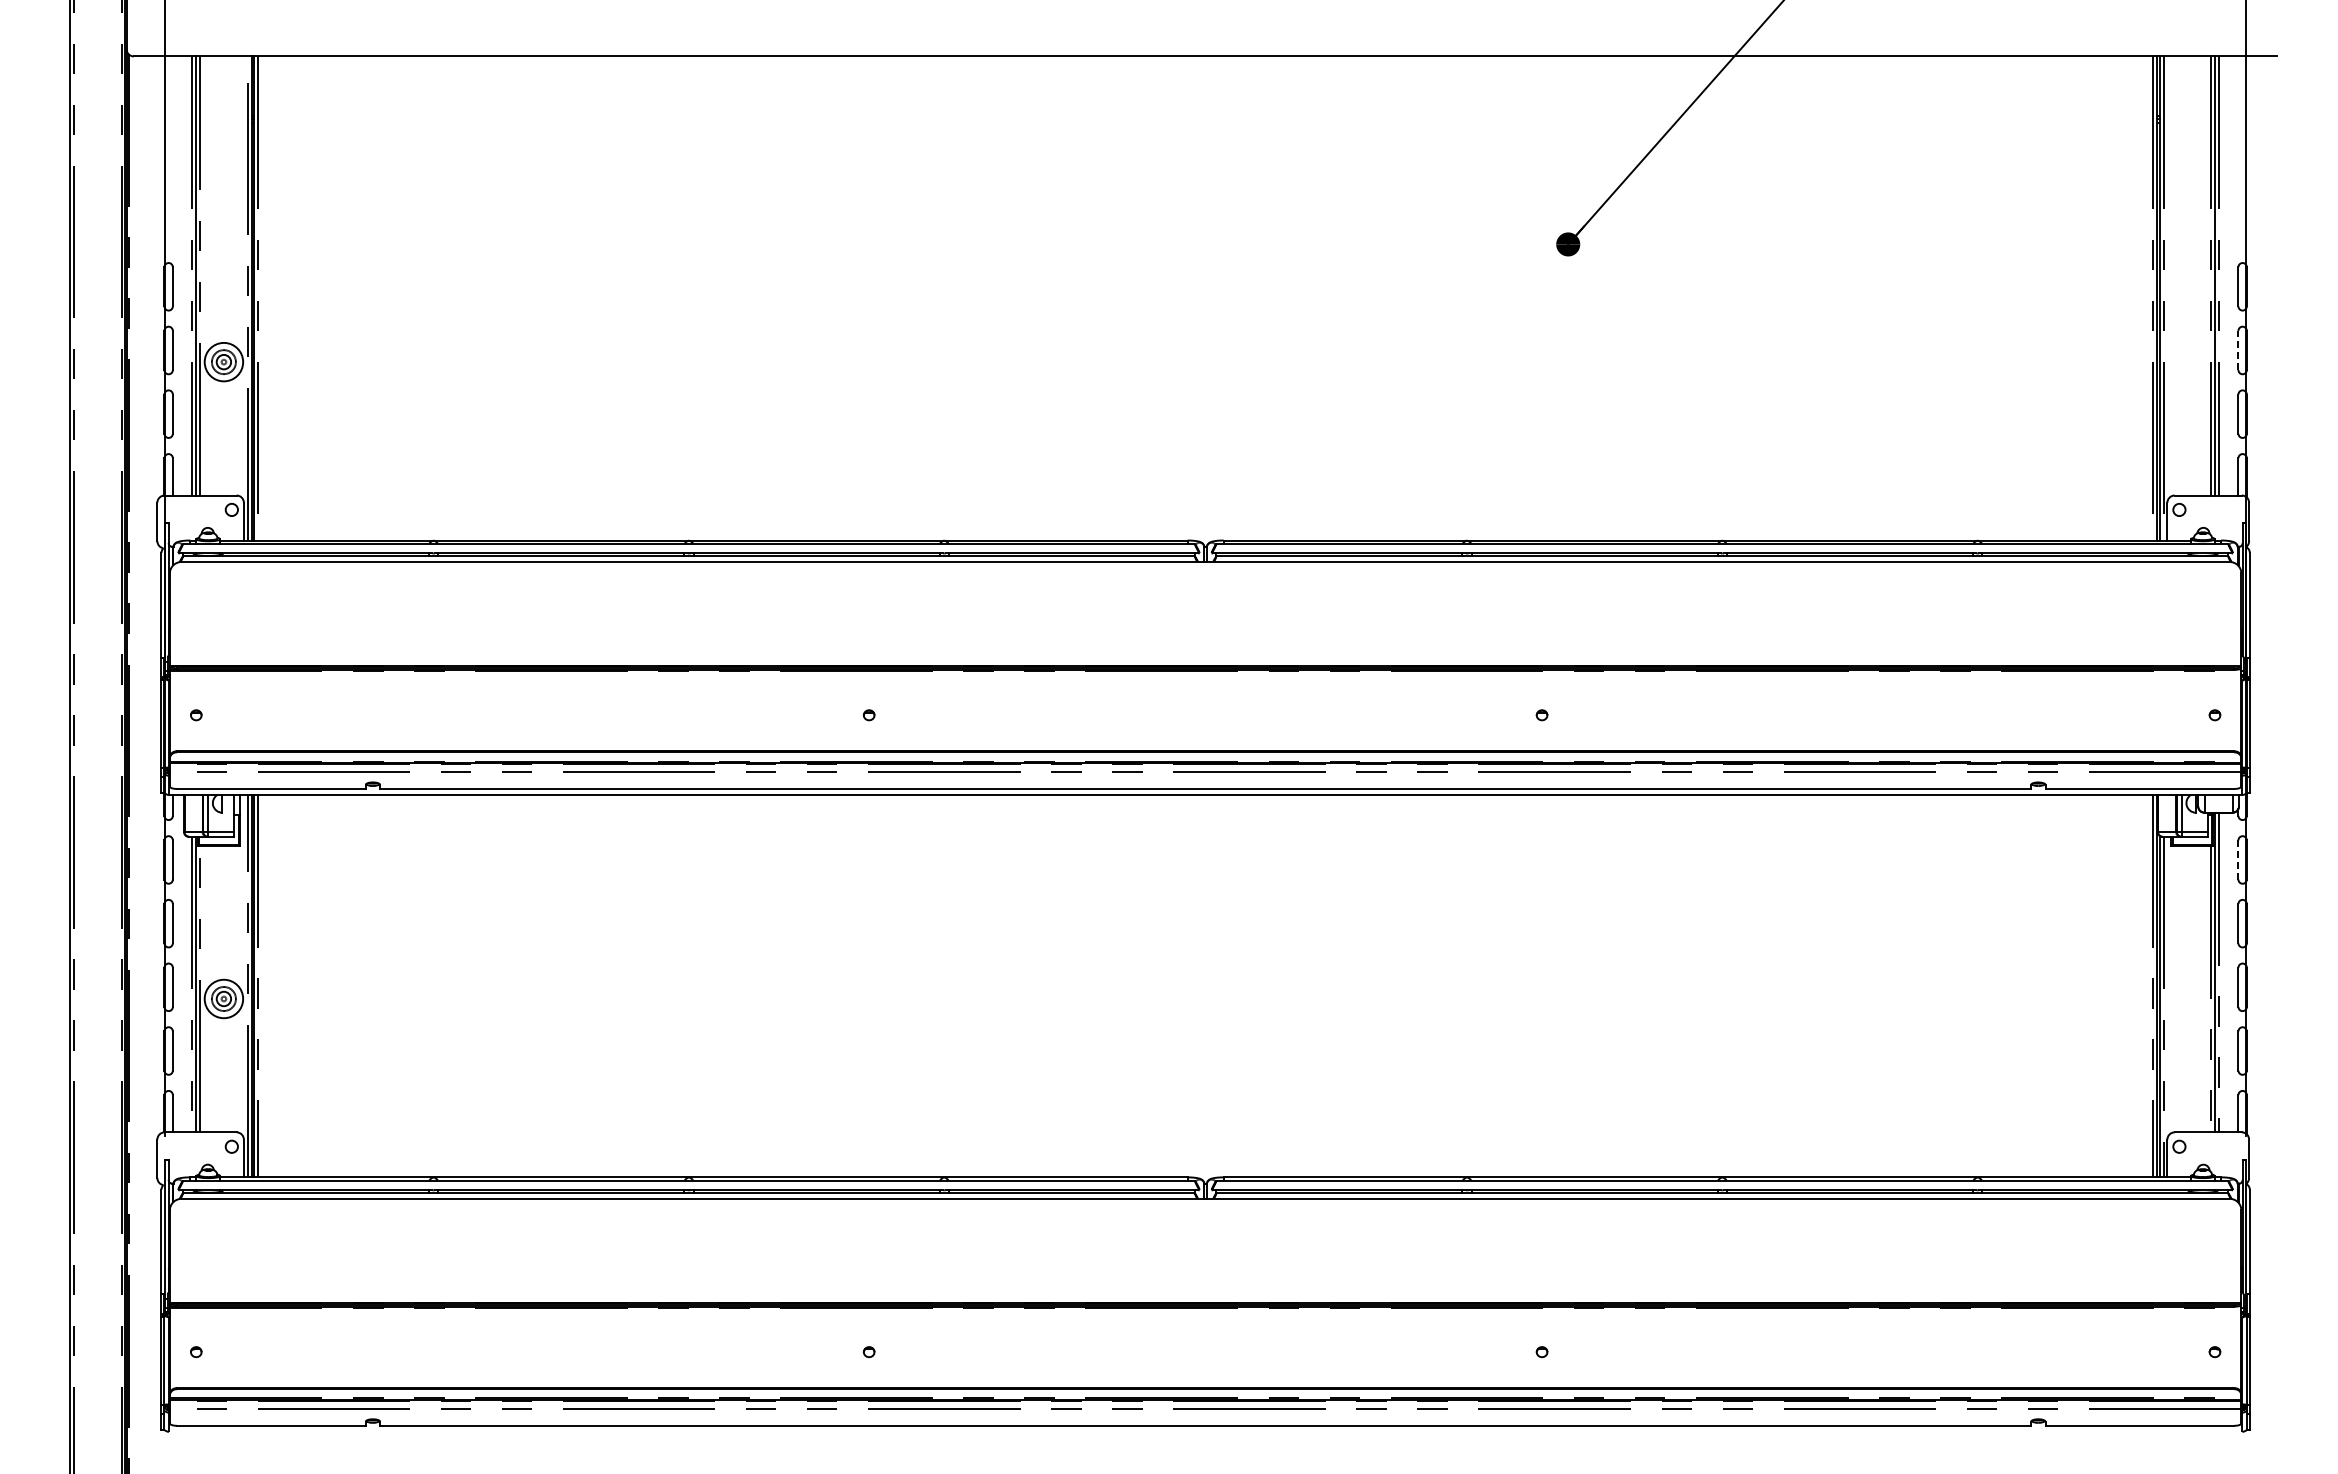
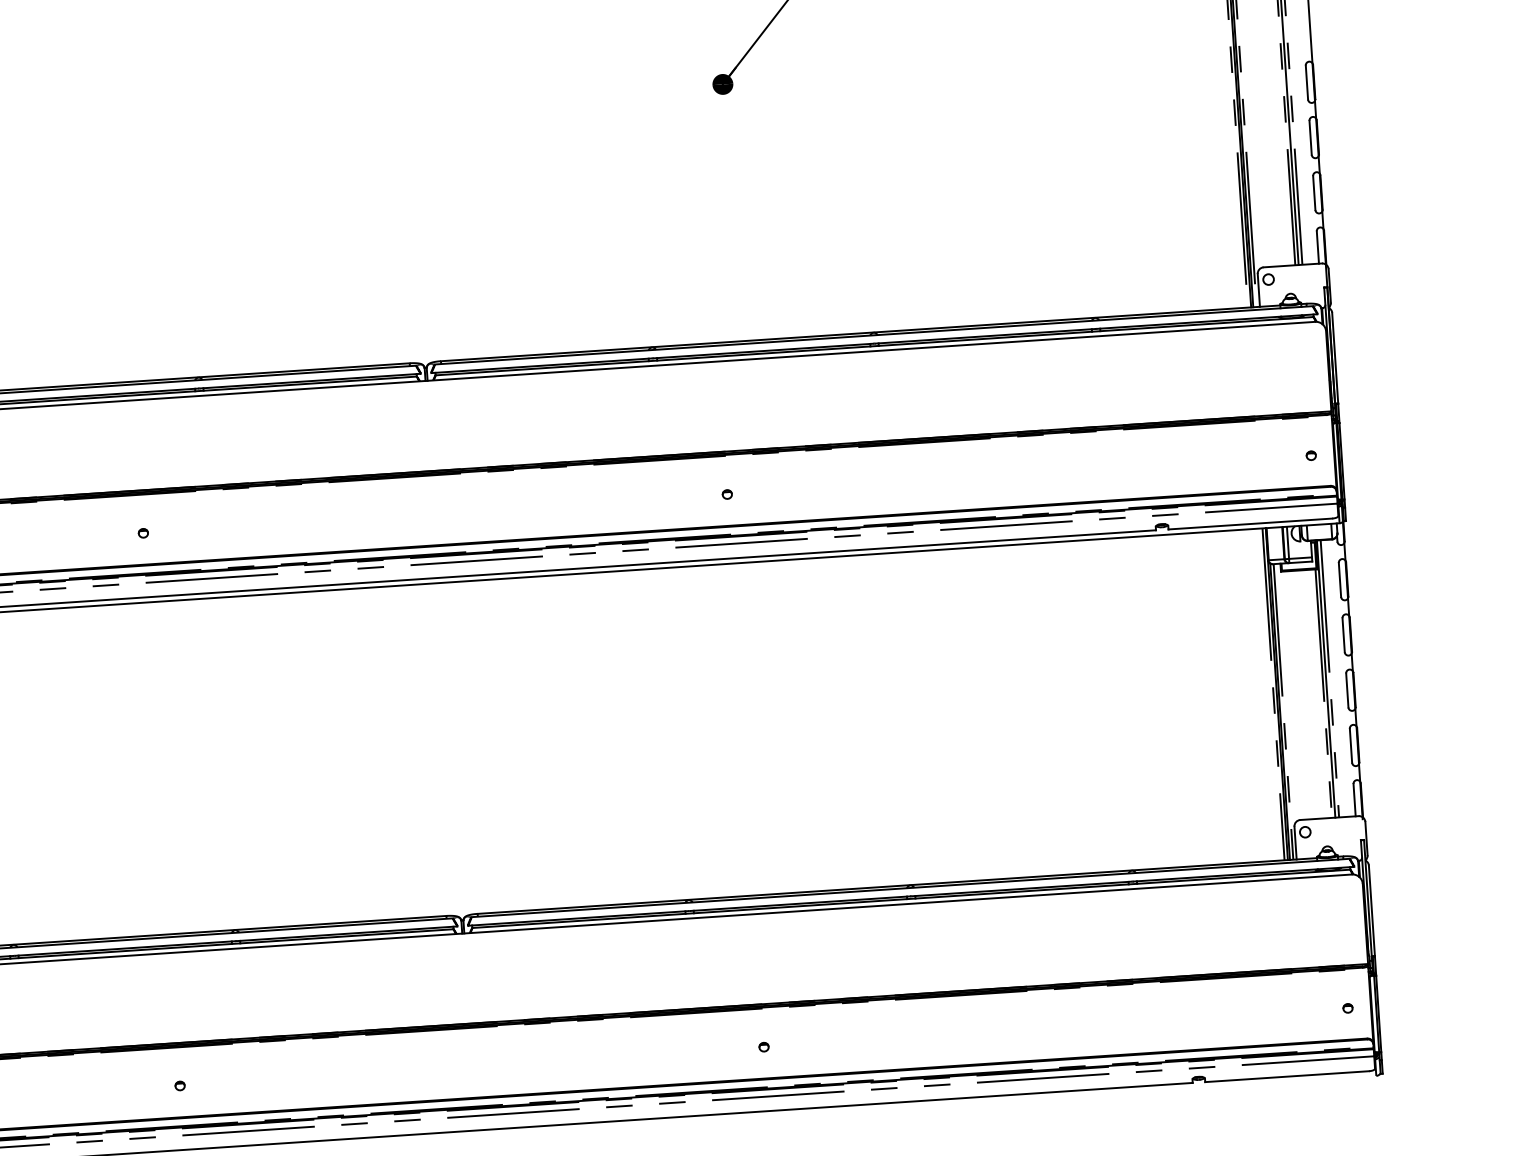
line: (2238, 350) -> (1310, 137), dashed -> solid
line: (2238, 859) -> (1340, 579), dashed -> solid

